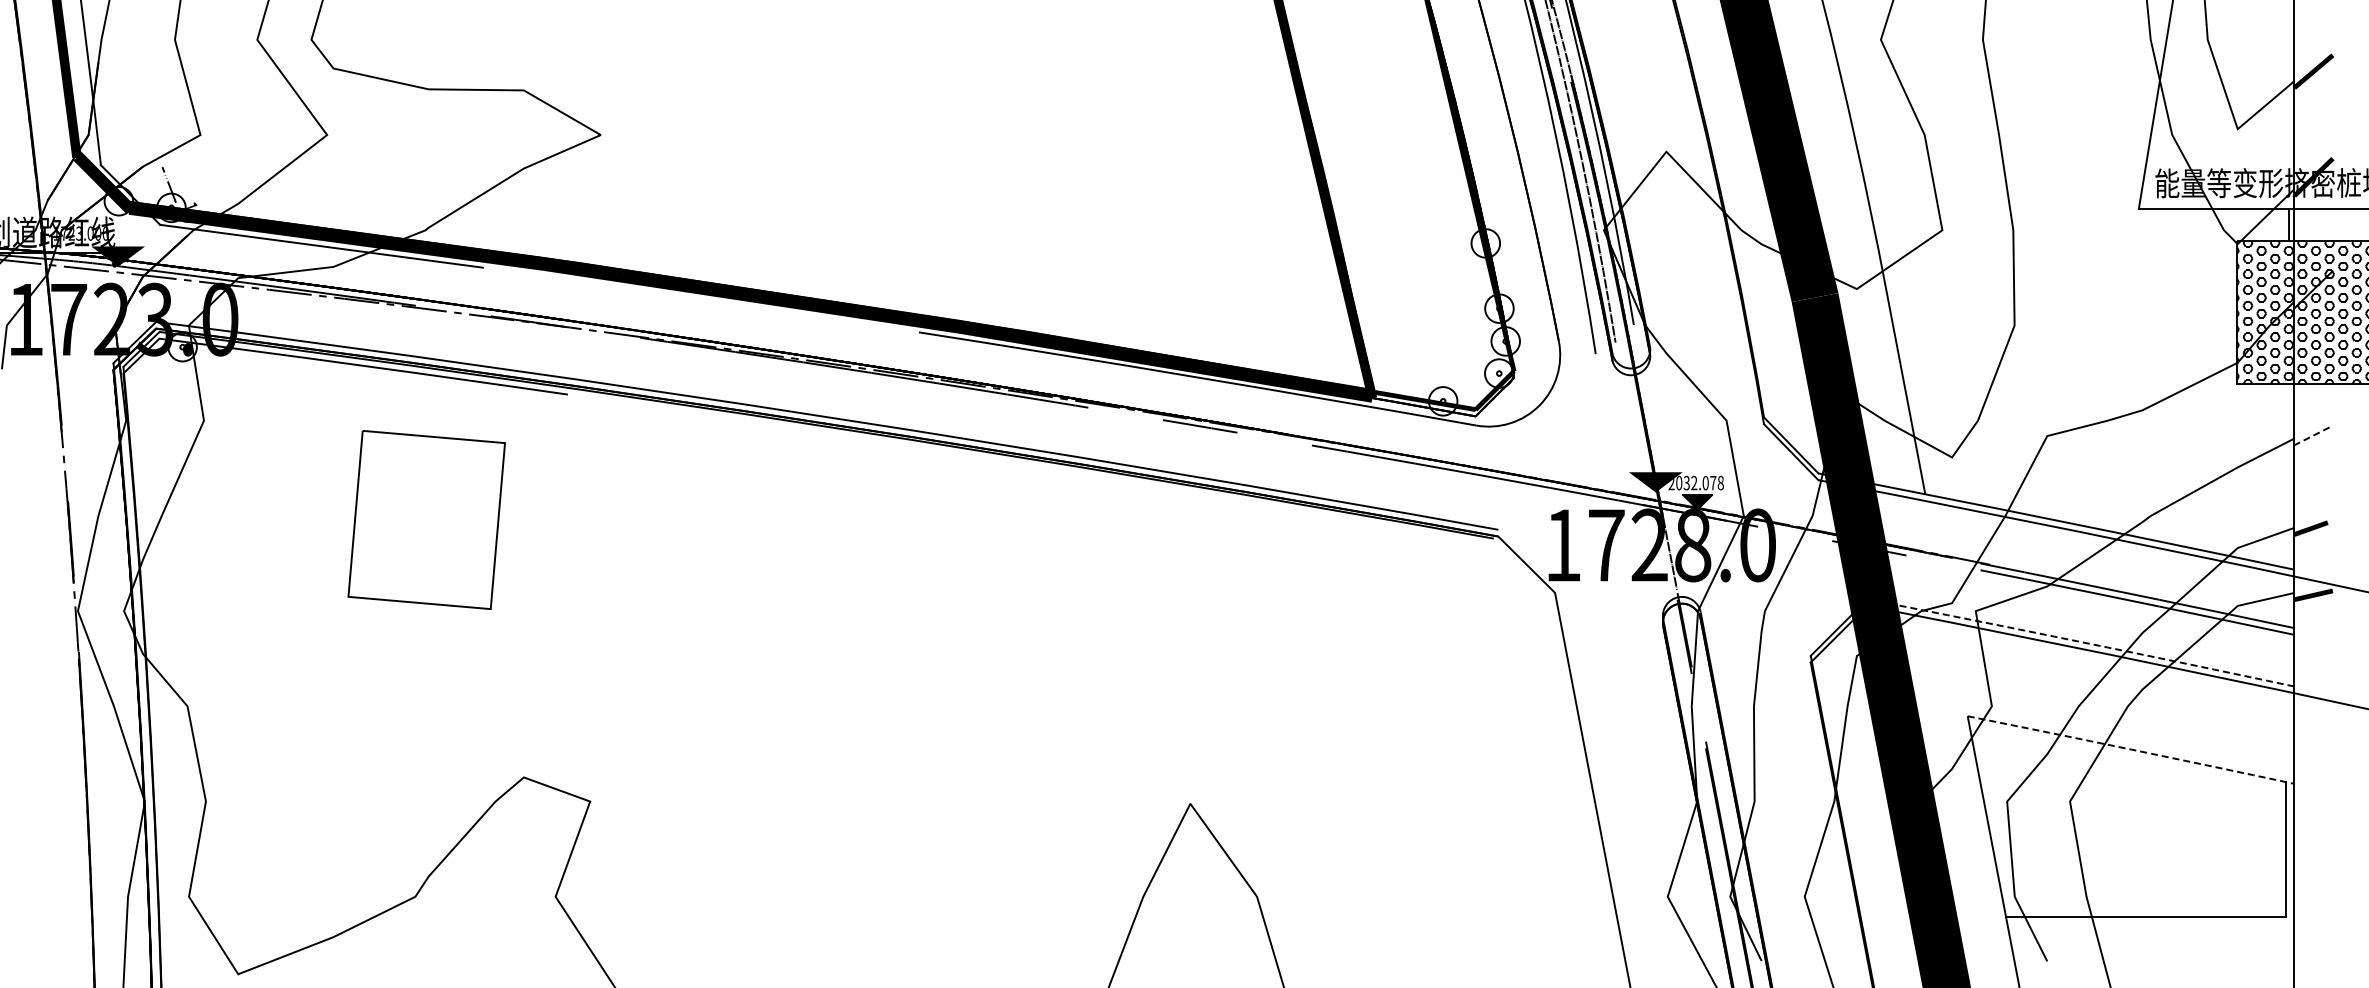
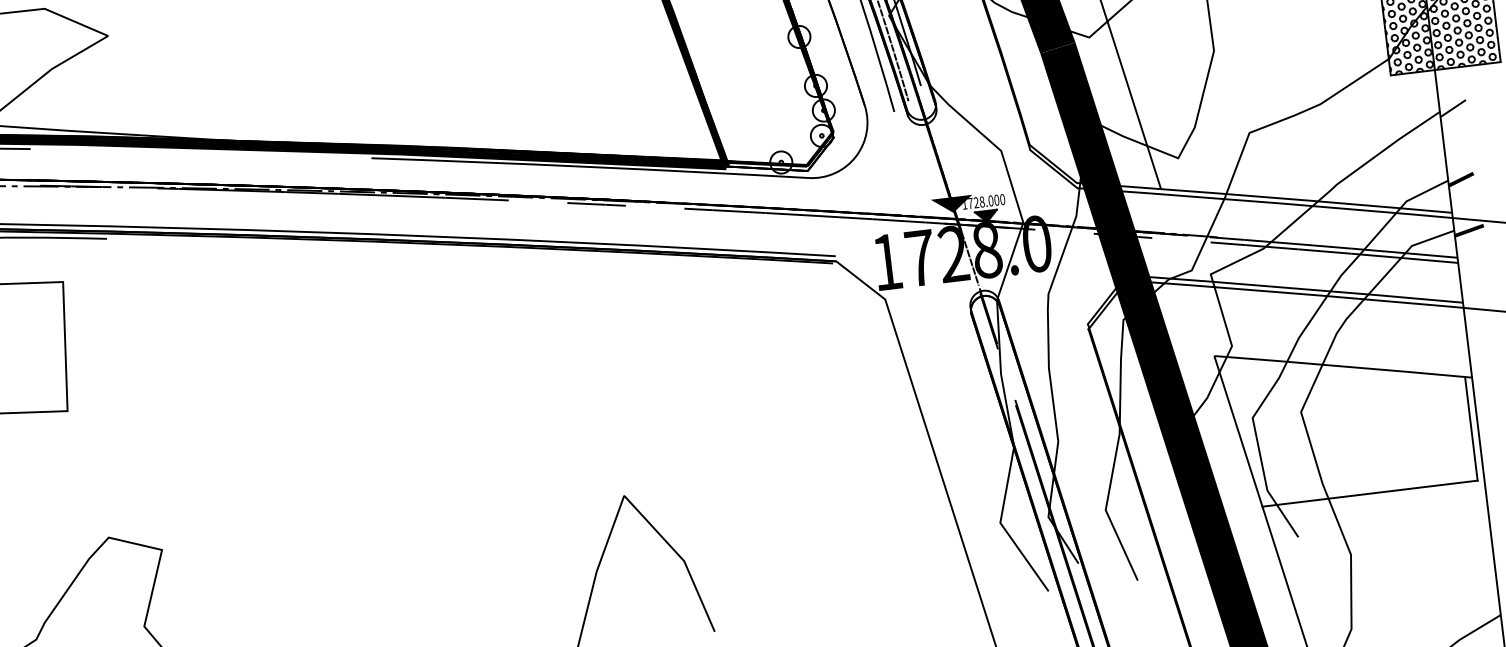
line: (2311, 436) -> (1452, 108), dashed -> solid
text: (1695, 482) -> (983, 201), 2032.078 -> 1728.000
arc: (2081, 642) -> (1295, 288), dashed -> solid
line: (2131, 749) -> (1343, 366), dashed -> solid

